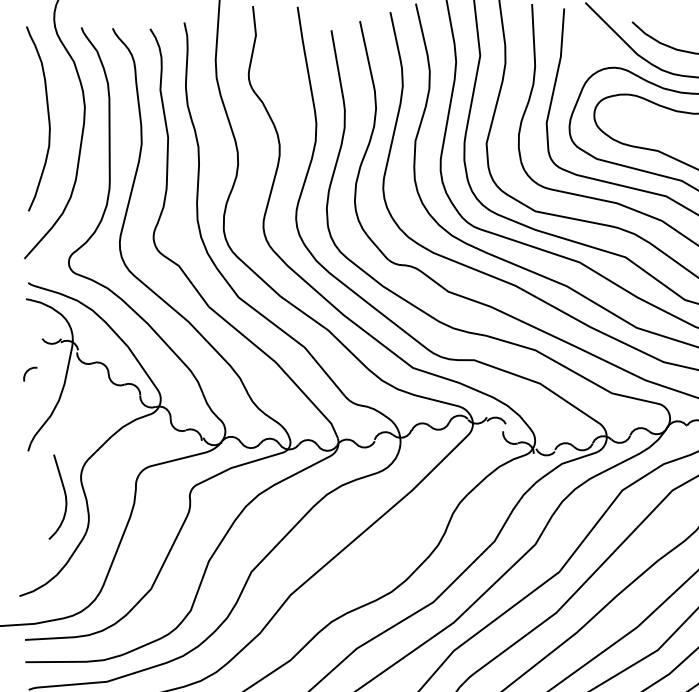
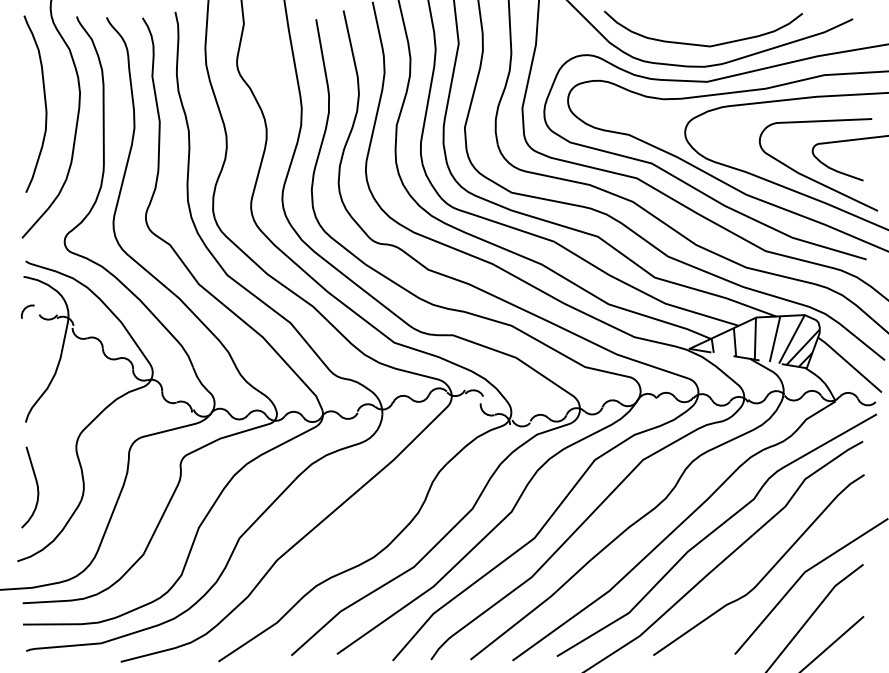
curve: (27, 371) -> (25, 309), moved
curve: (64, 496) -> (36, 486), moved

